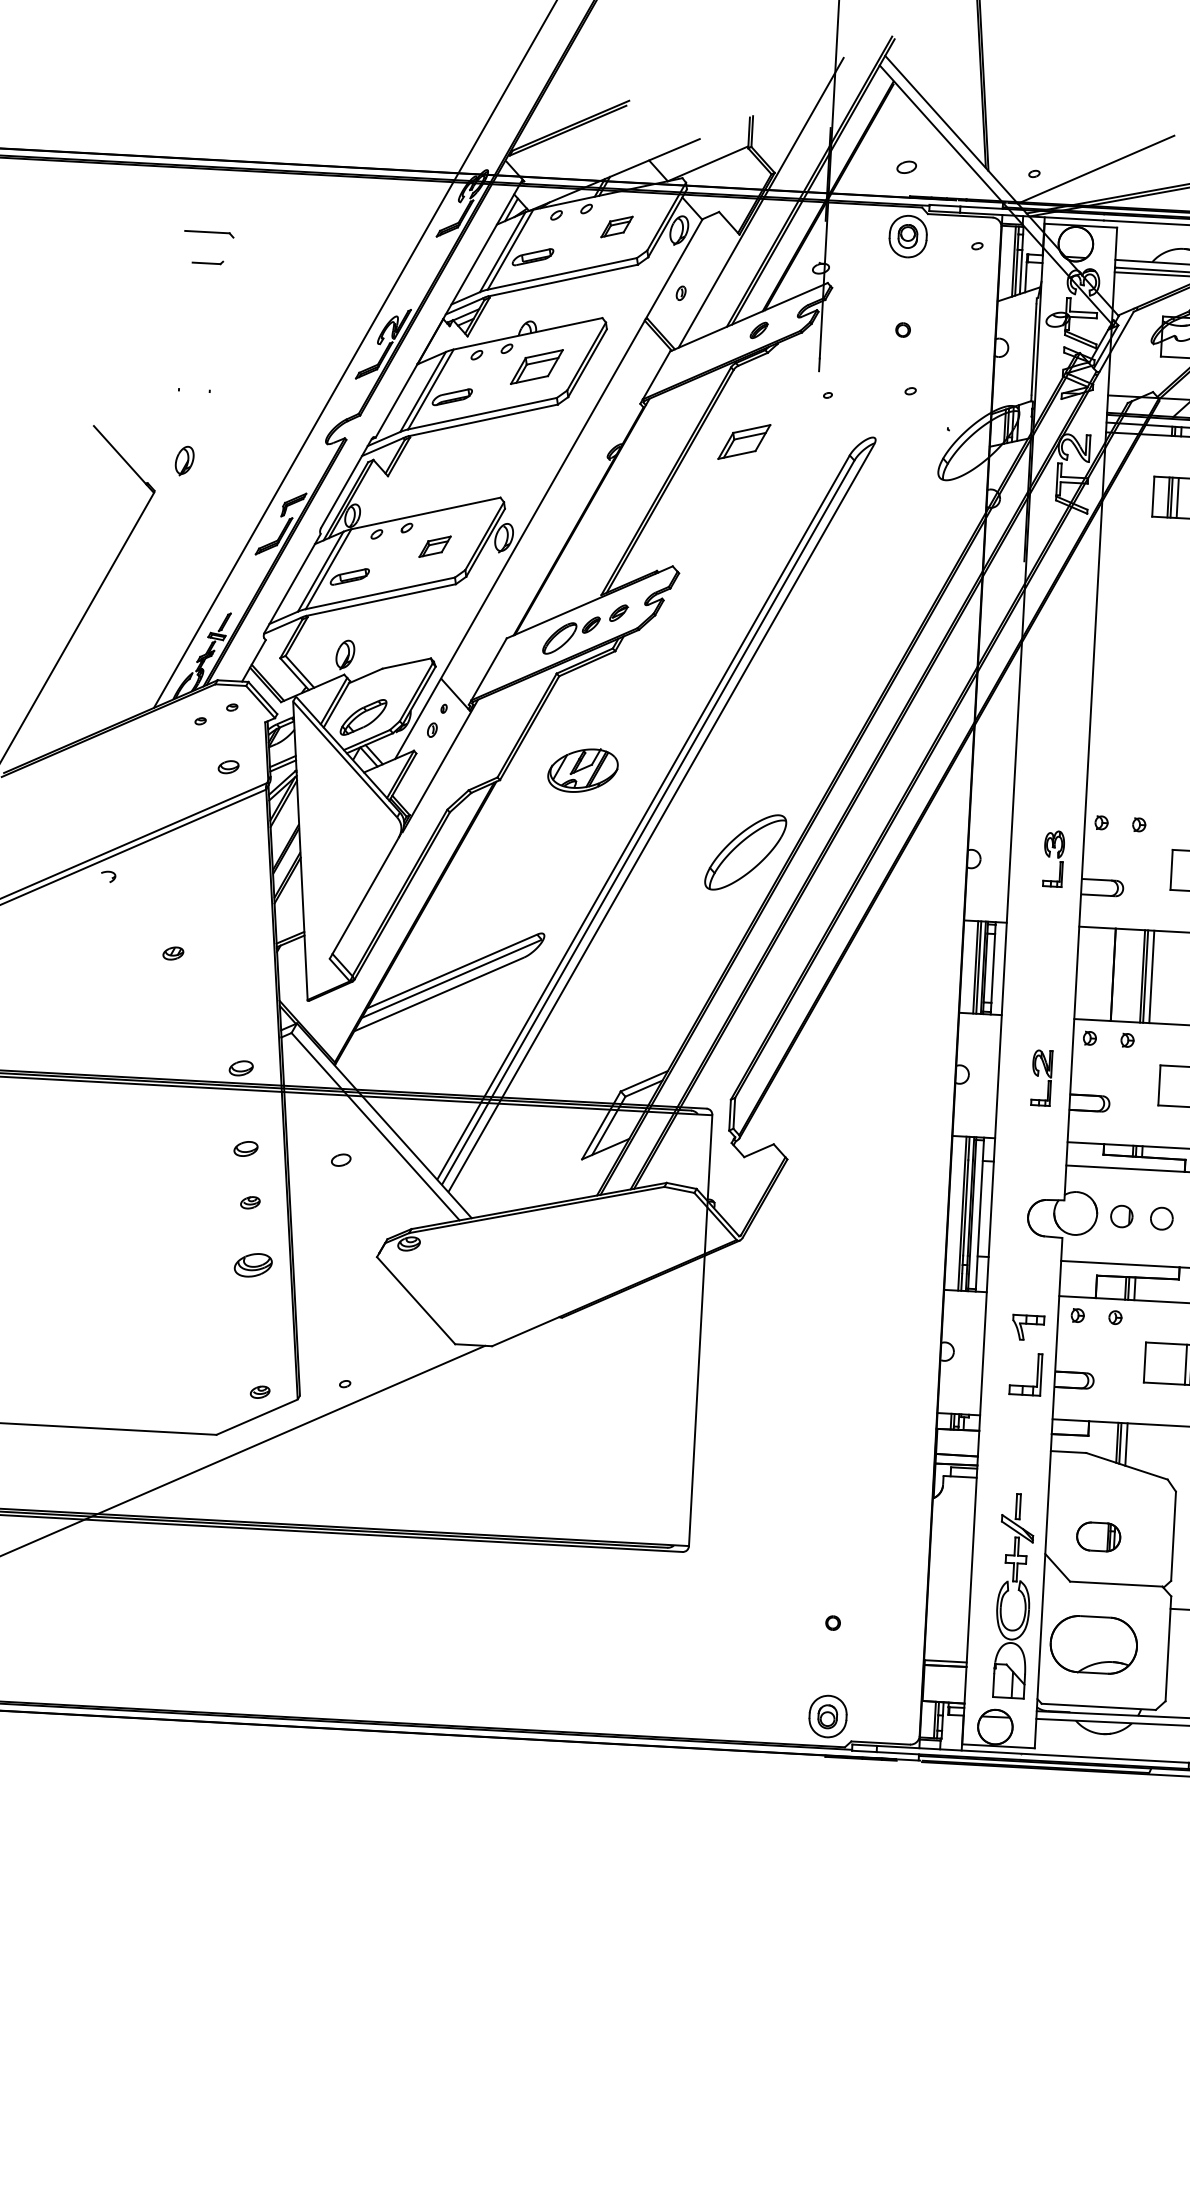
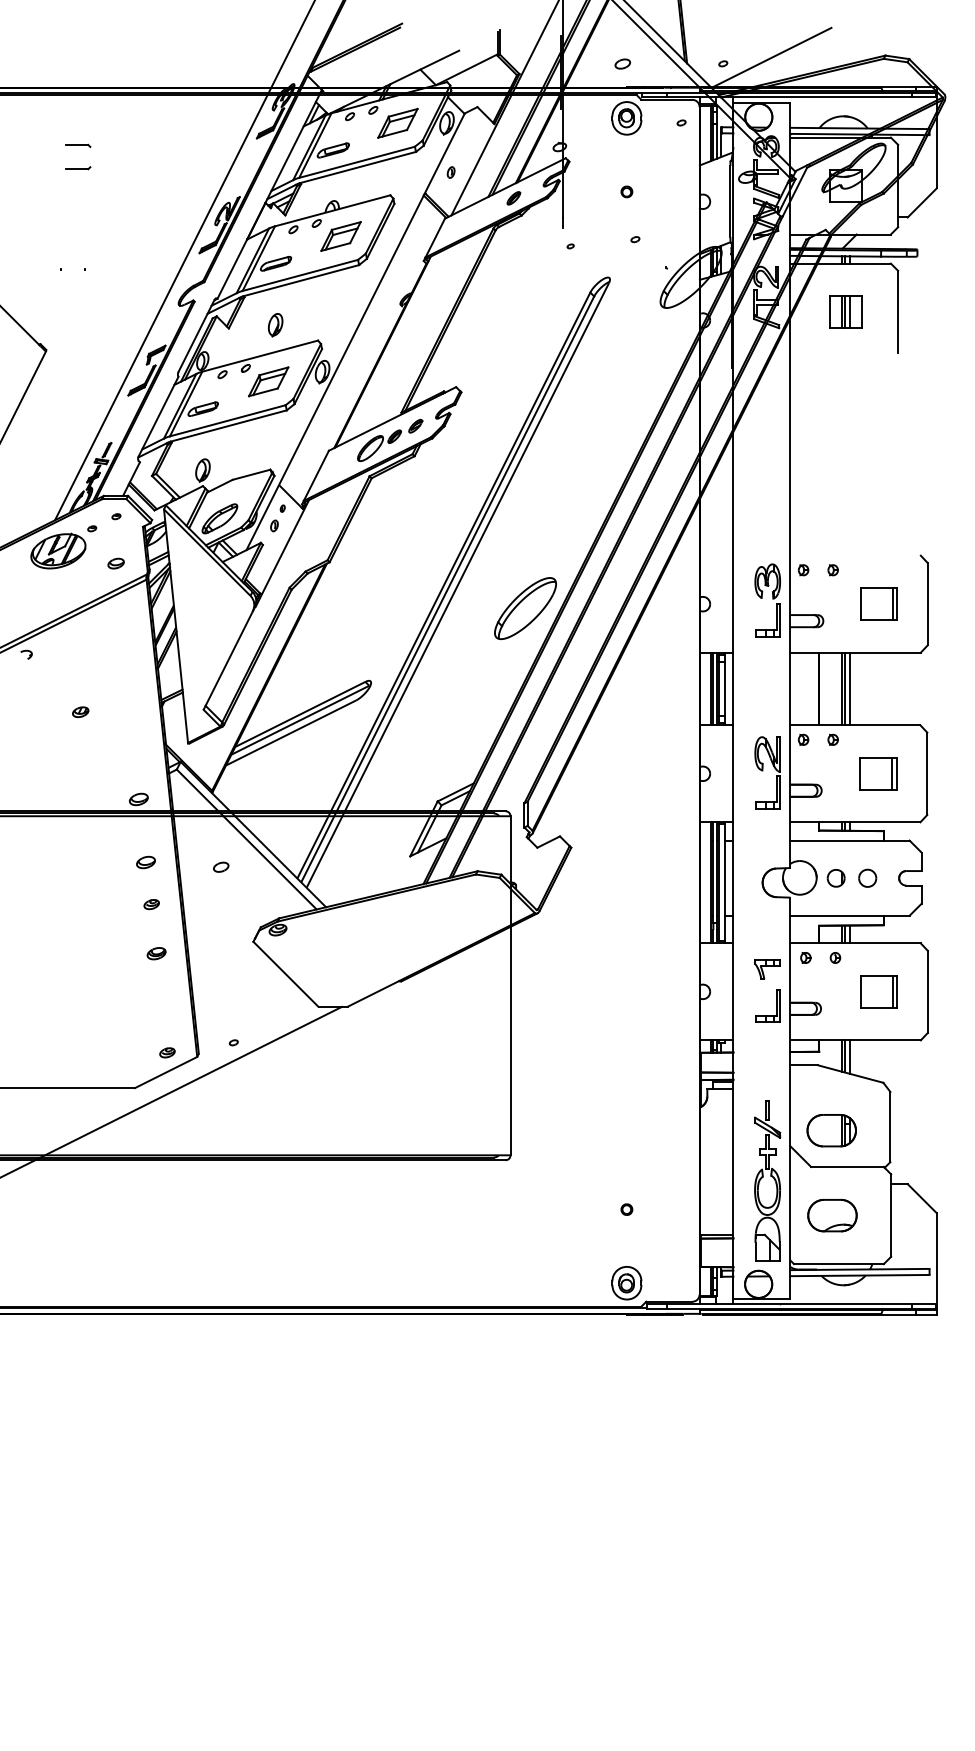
part: (616, 226) -> (397, 122), size x1.67
part: (209, 233) -> (78, 145), size x0.62
part: (743, 441) -> (506, 286), removed
part: (184, 461) -> (275, 325), moved
part: (434, 546) -> (268, 381), size x1.67
part: (583, 769) -> (58, 550), moved
part: (1053, 858) -> (767, 600), size x1.67
part: (1041, 1077) -> (767, 772), size x1.67
part: (253, 1265) -> (156, 953), size x0.62
part: (1098, 1536) -> (831, 1130), size x1.43
part: (1093, 1644) -> (832, 1215), size x0.71

